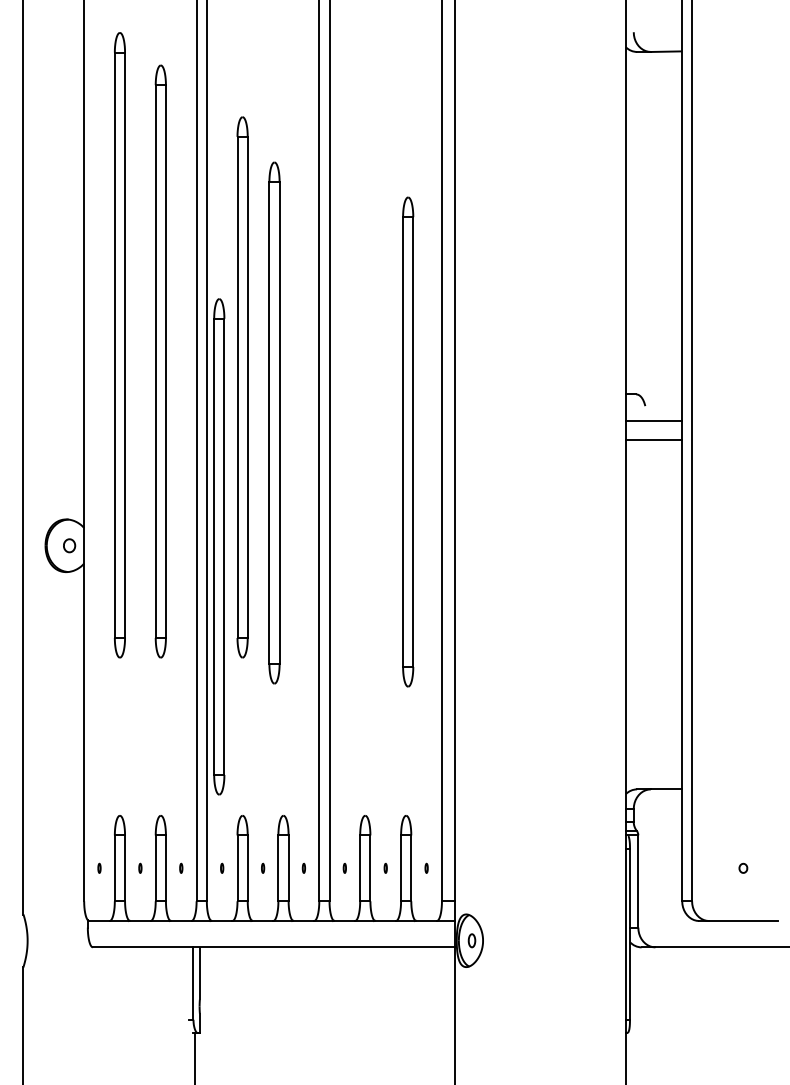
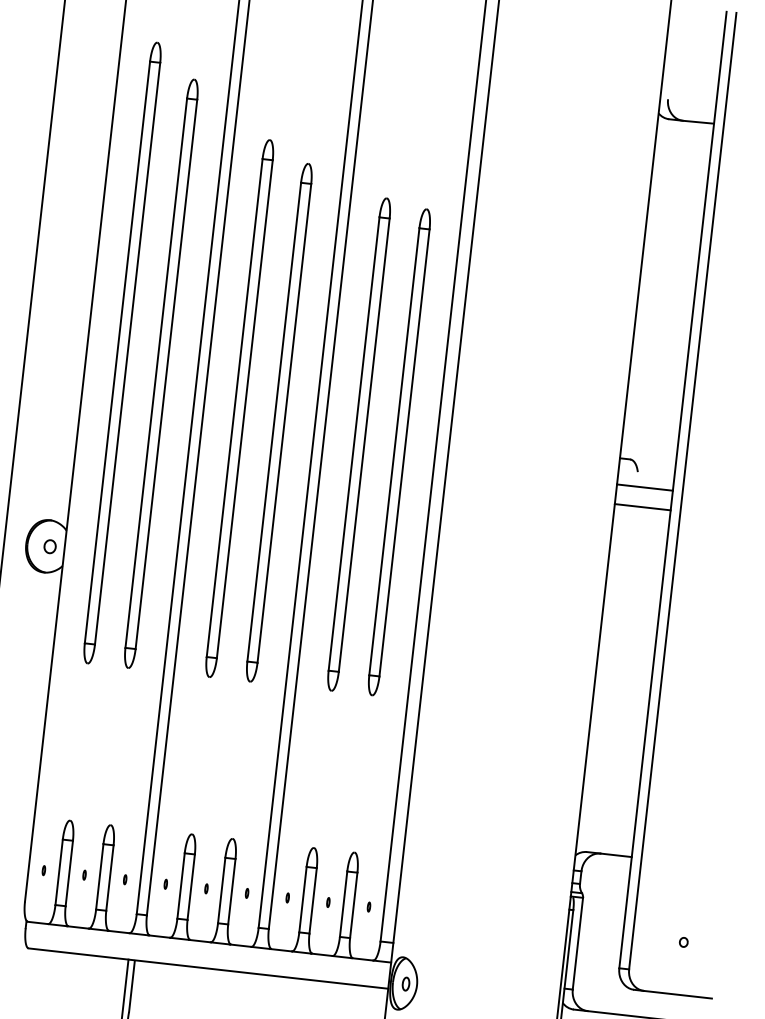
part: (274, 422) -> (279, 422), moved
part: (408, 441) -> (399, 451), moved
part: (219, 546) -> (359, 444), moved

